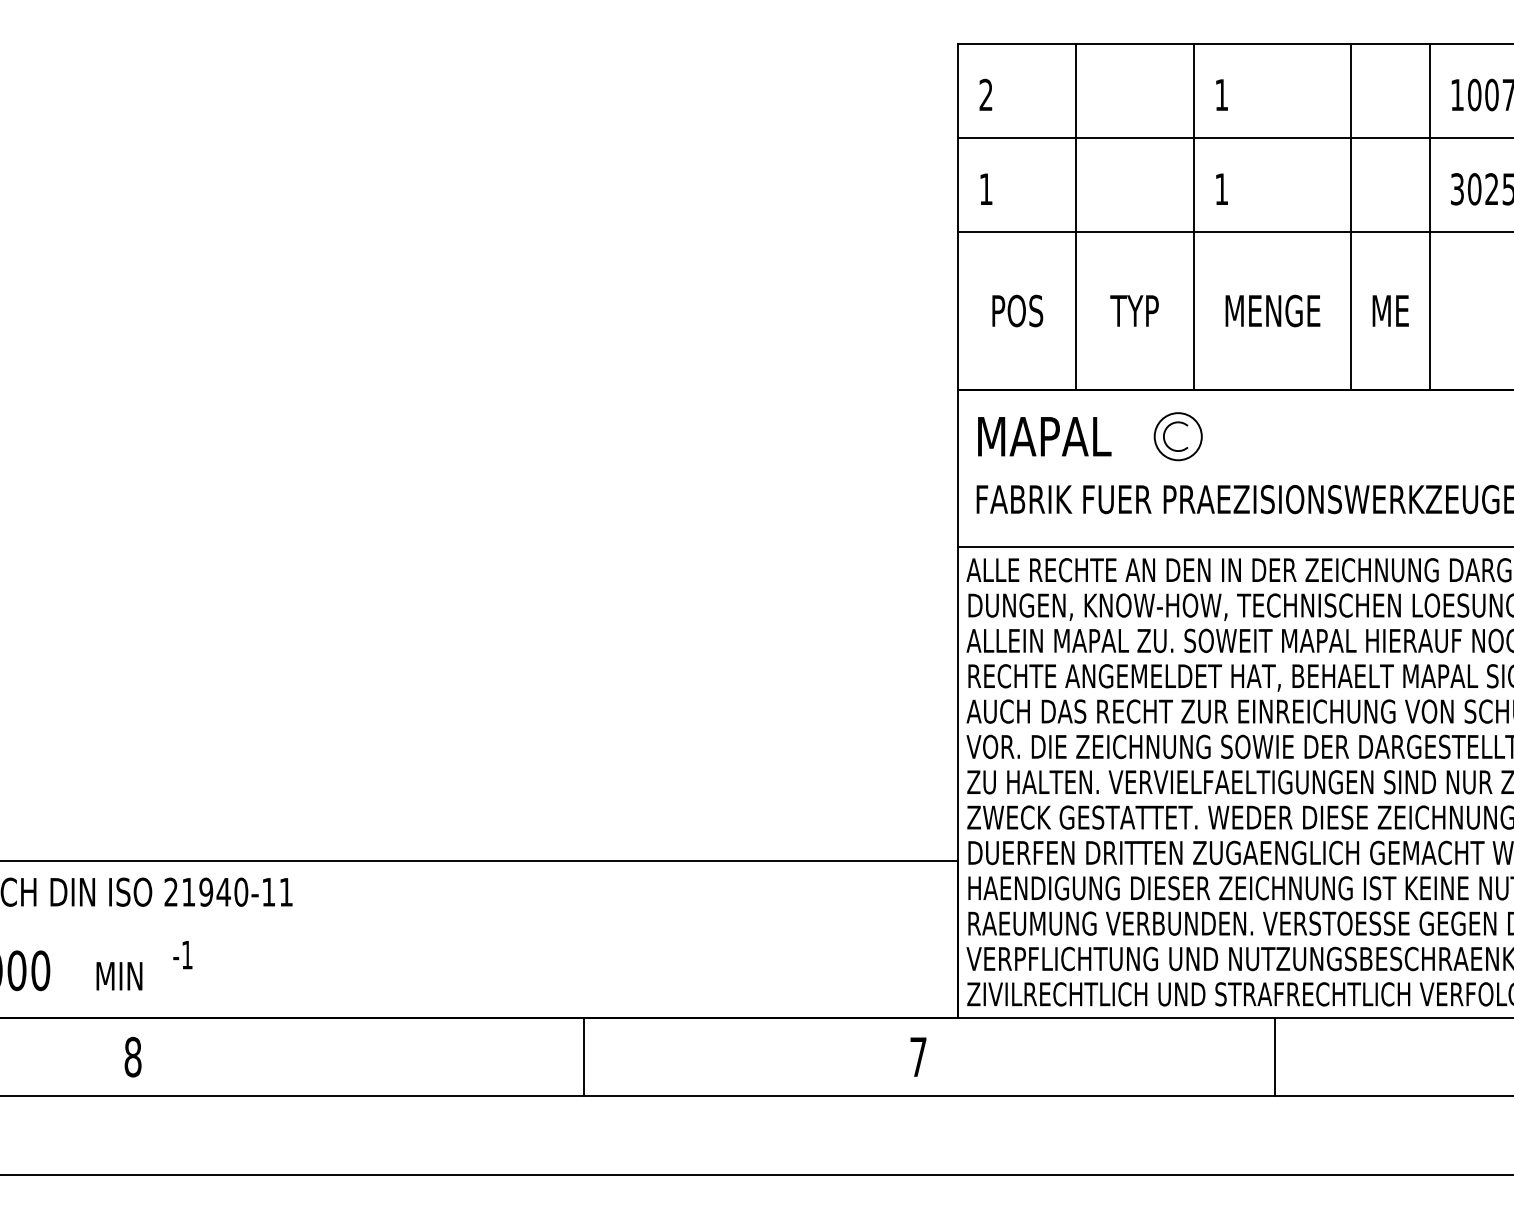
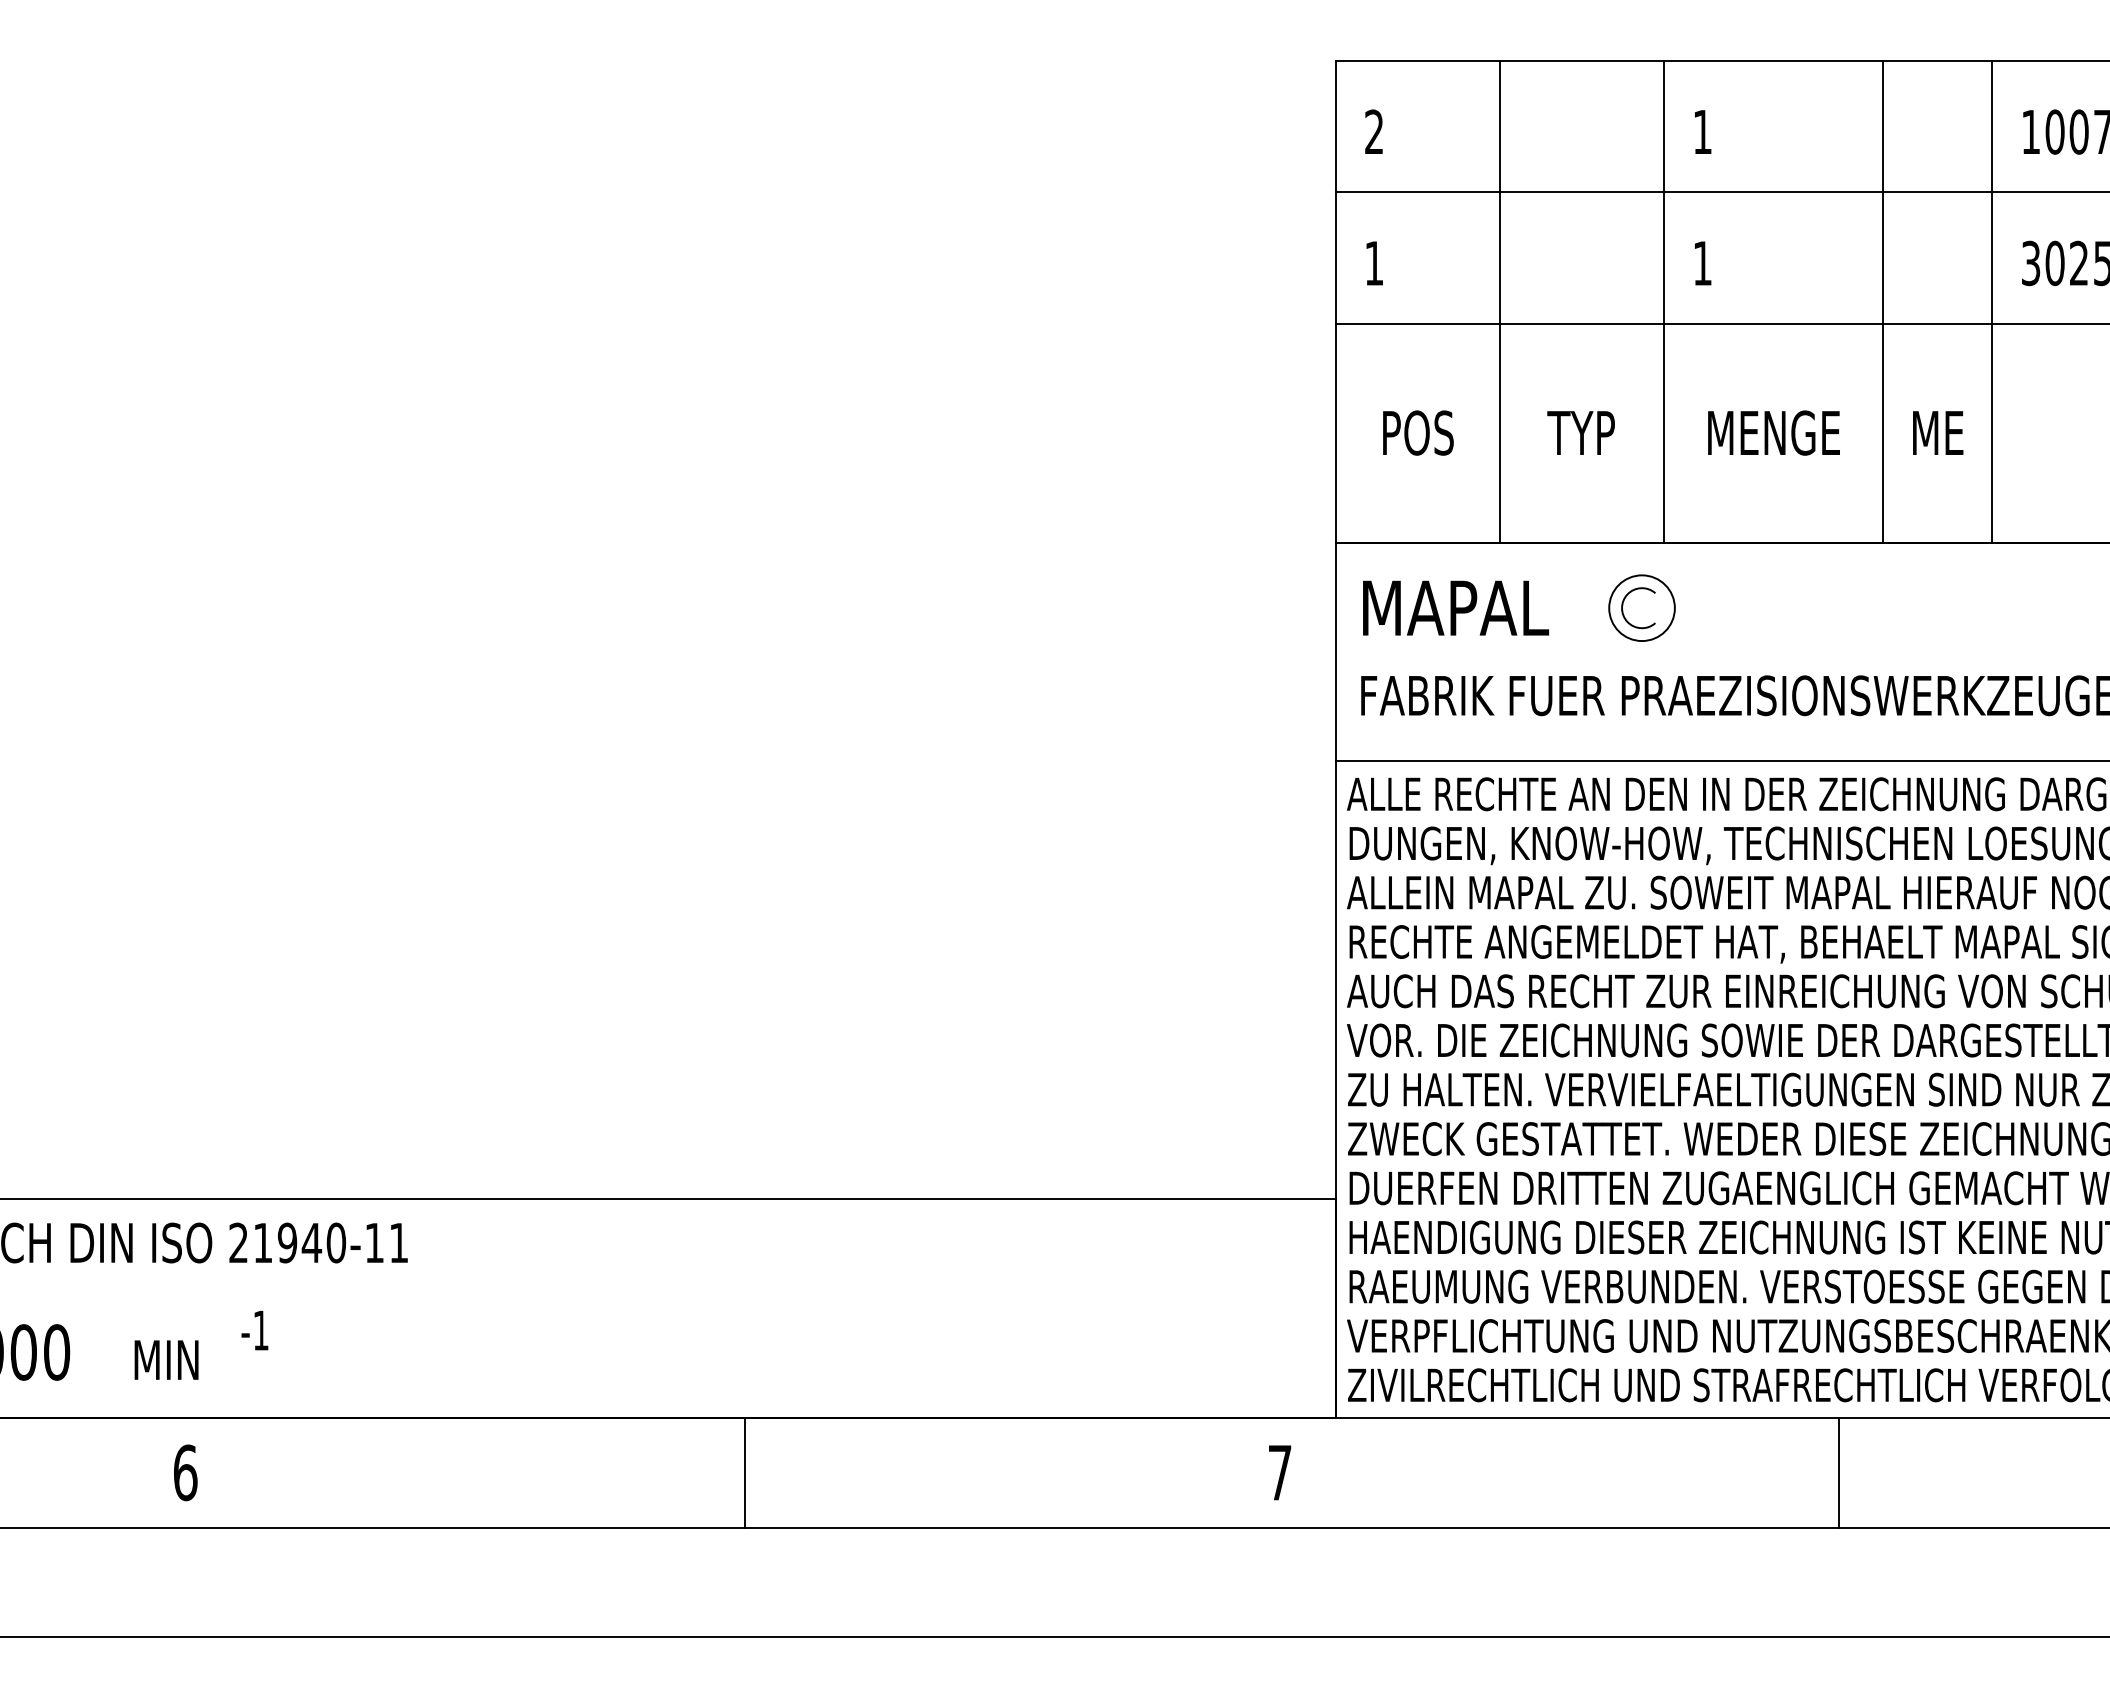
text: (133, 1056) -> (185, 1472), 8 -> 6
line: (583, 1056) -> (744, 1472), moved
line: (1275, 1056) -> (1839, 1472), moved

